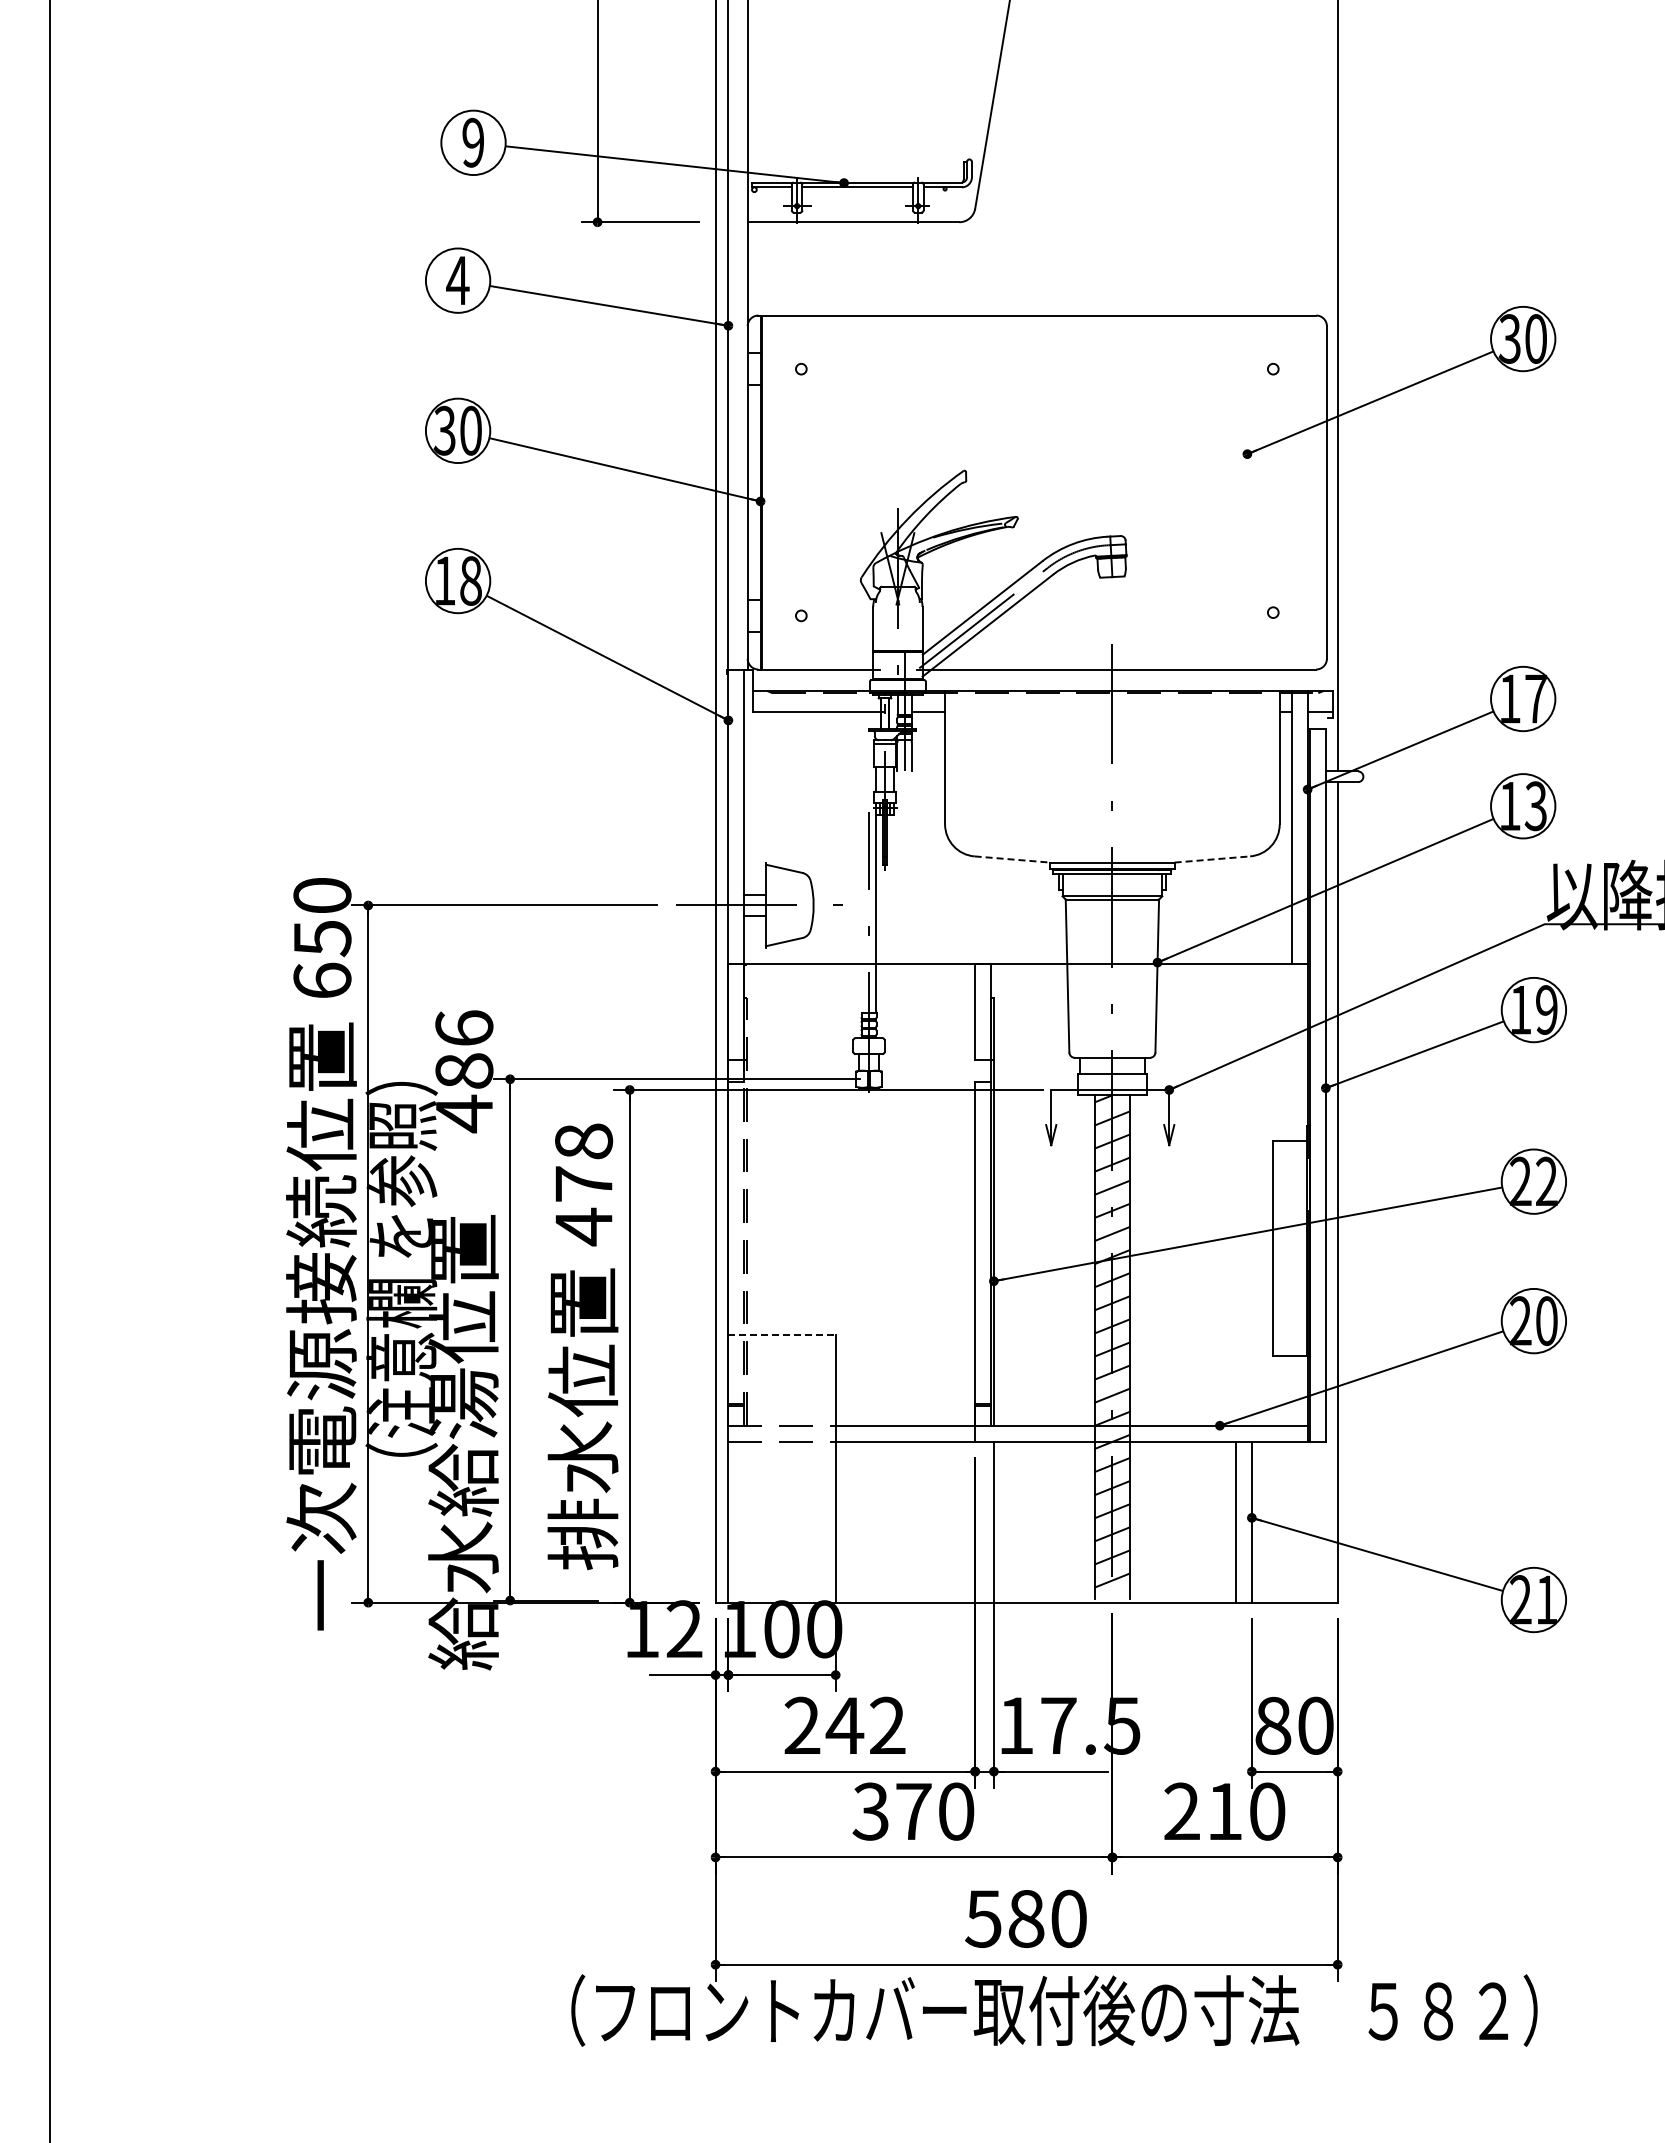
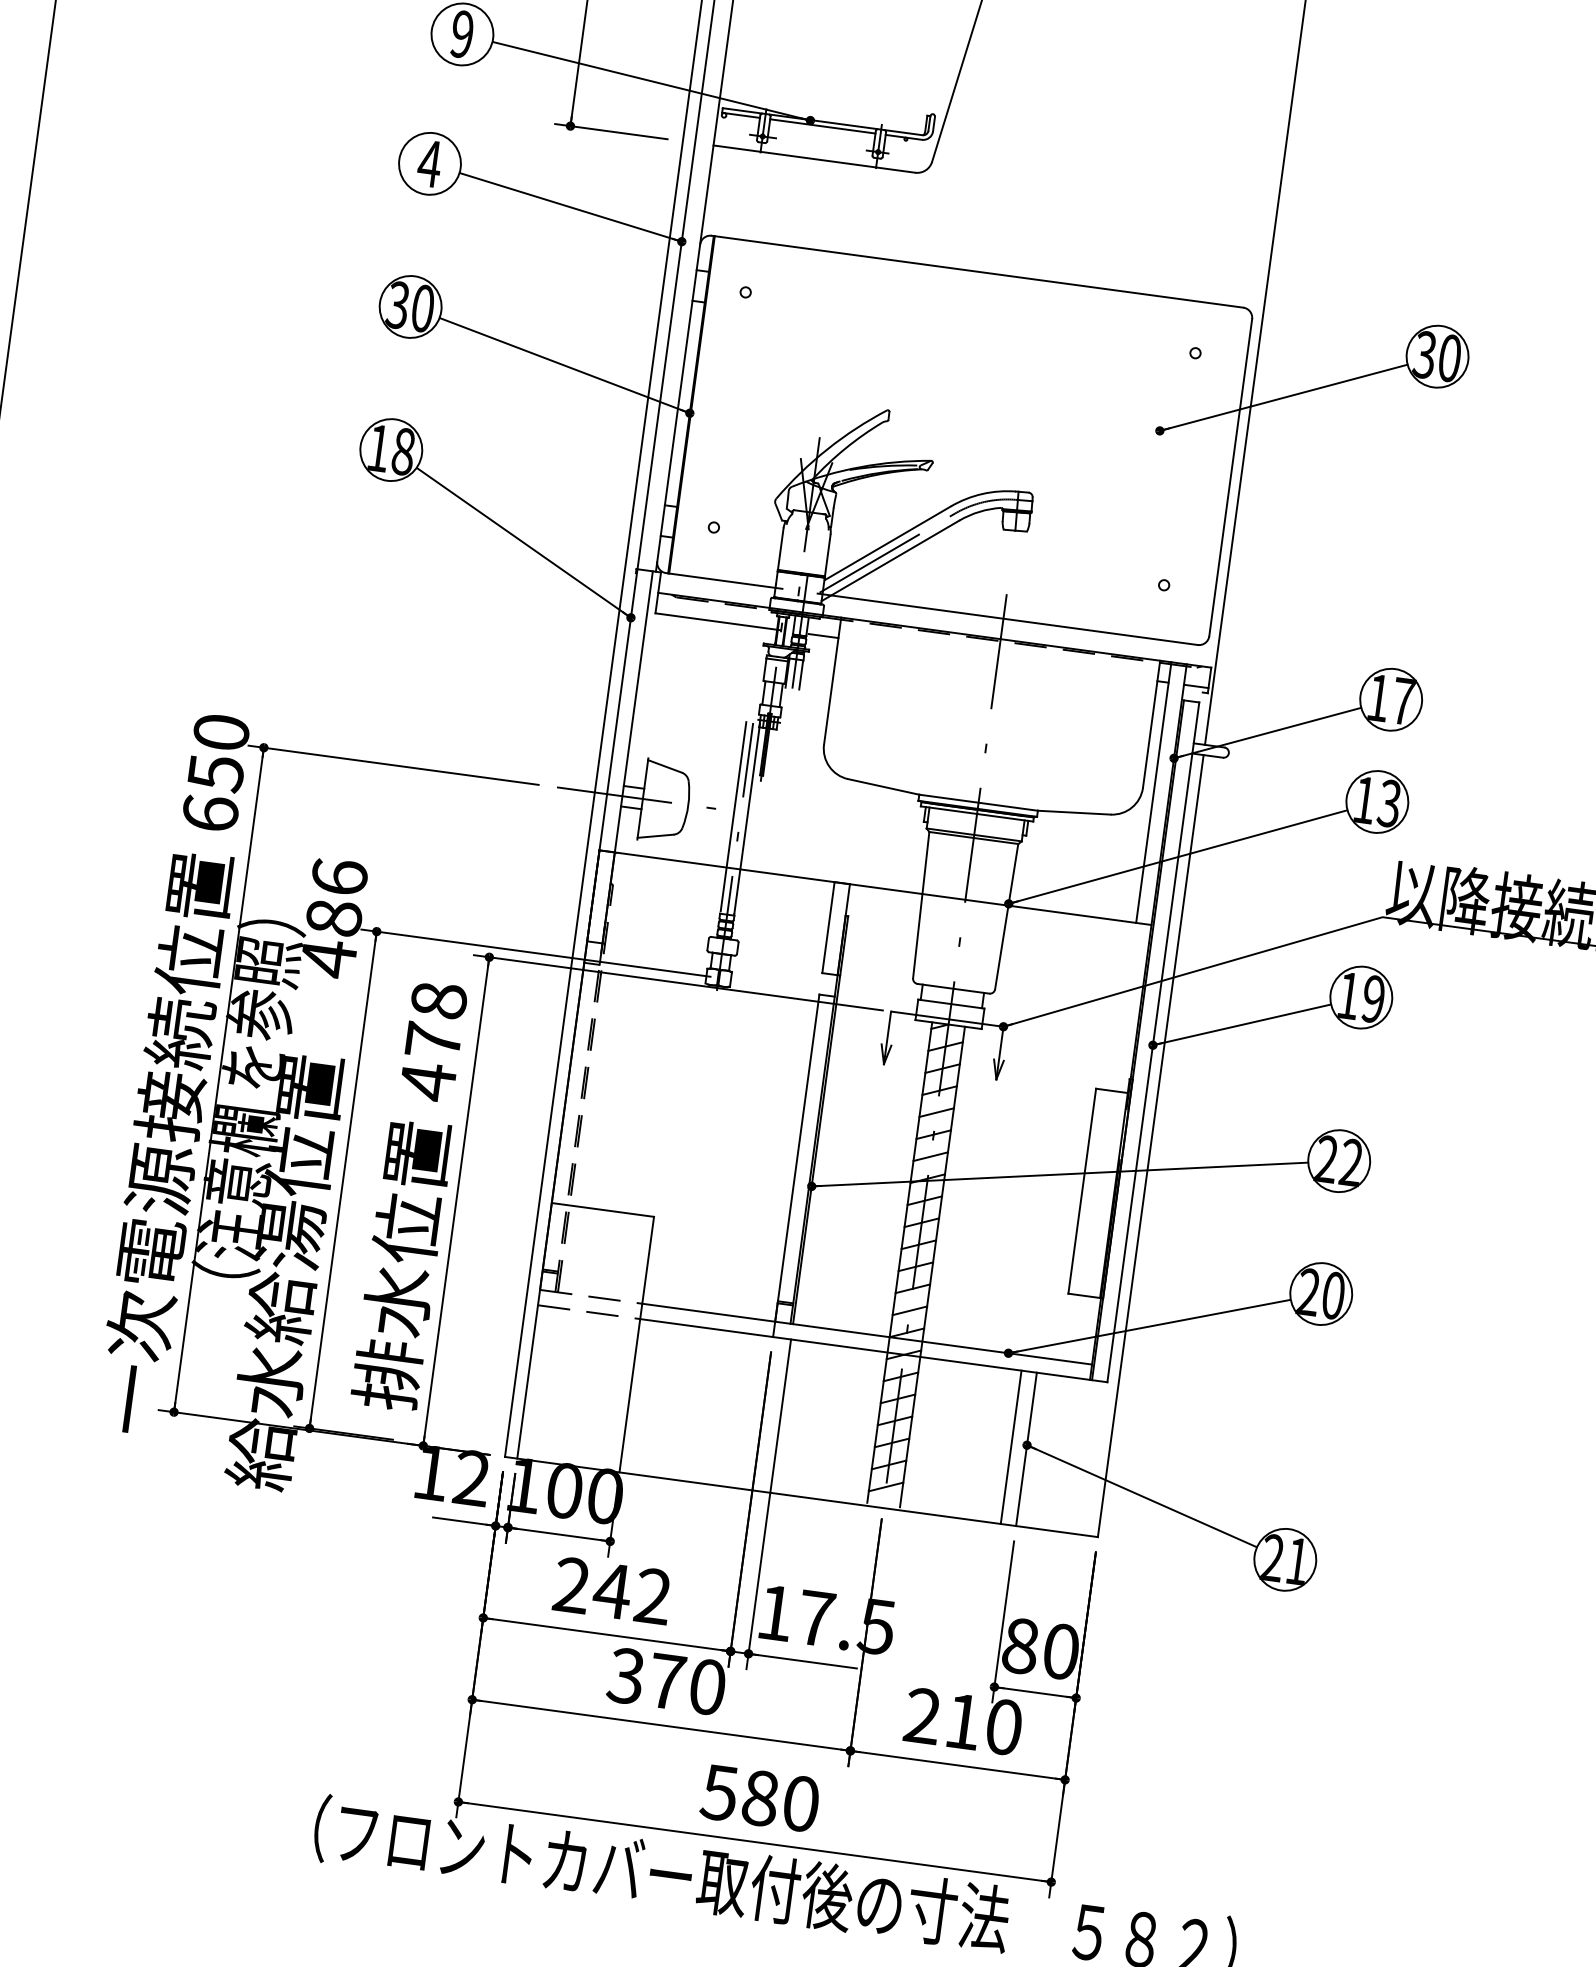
line: (1012, 859) -> (883, 786), dashed -> solid
line: (1212, 859) -> (1074, 812), dashed -> solid
line: (861, 910) -> (733, 816), added
line: (782, 1334) -> (603, 1209), dashed -> solid

